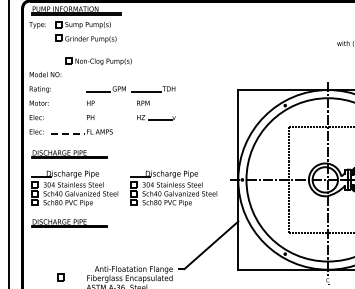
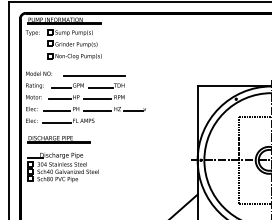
part: (98, 61) -> (74, 56), moved
line: (112, 77) -> (94, 76), added
part: (130, 89) -> (87, 85), moved
line: (70, 105) -> (59, 99), added
line: (116, 105) -> (97, 99), added
line: (67, 120) -> (57, 111), added
line: (116, 120) -> (97, 111), added
line: (68, 134) -> (58, 123), dashed -> solid
part: (173, 188) -> (144, 167), removed
part: (69, 223) -> (58, 196), removed

